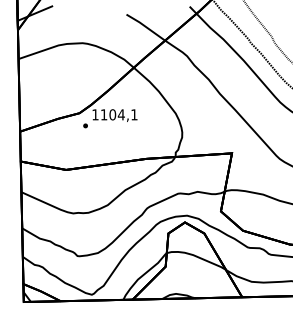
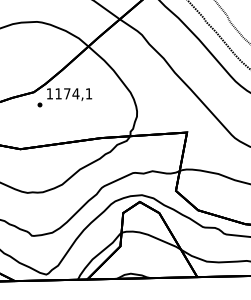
text: (112, 114) -> (67, 93), 1104,1 -> 1174,1

